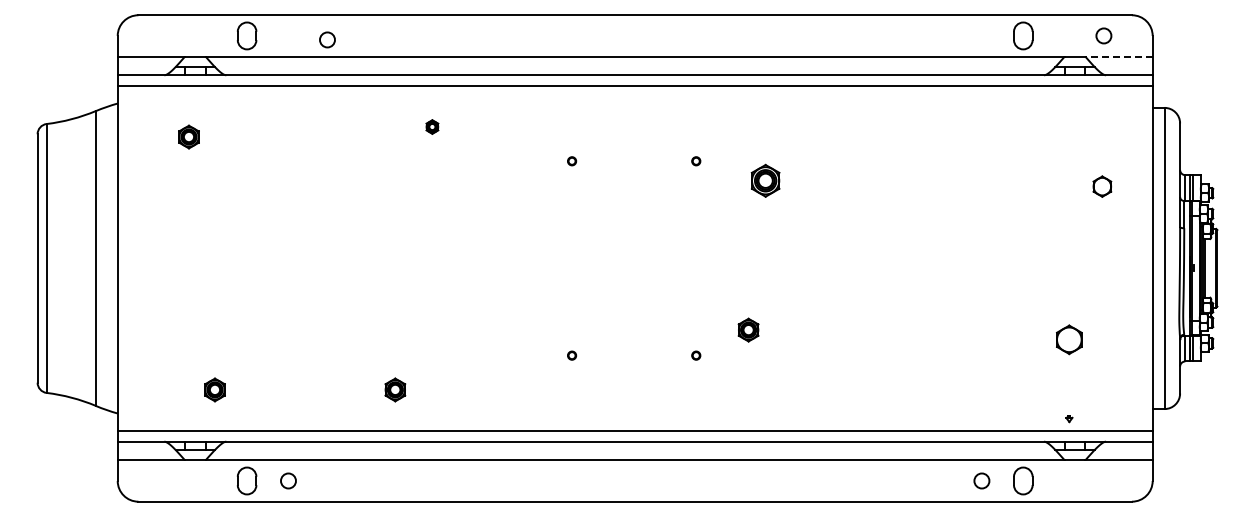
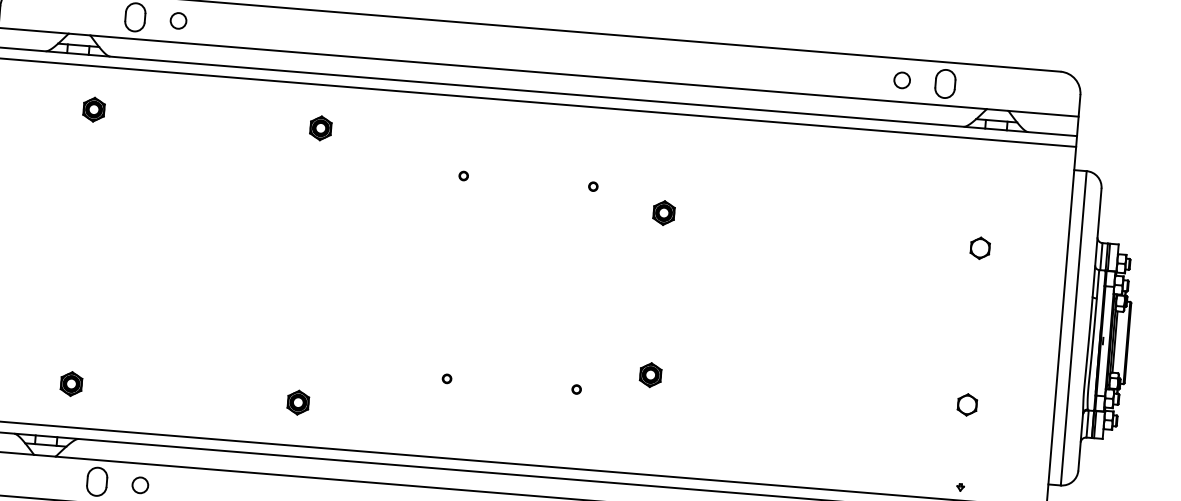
circle: (1103, 35) -> (901, 79), moved
circle: (327, 39) -> (178, 20), moved
line: (1119, 56) -> (1044, 113), dashed -> solid
part: (432, 126) -> (321, 127), size x1.67
part: (188, 136) -> (93, 109), moved
part: (765, 180) -> (663, 212), size x0.71
part: (1102, 186) -> (980, 248), moved
part: (748, 329) -> (650, 374), moved
part: (1069, 339) -> (967, 404), size x0.71
part: (395, 389) -> (298, 402), moved

